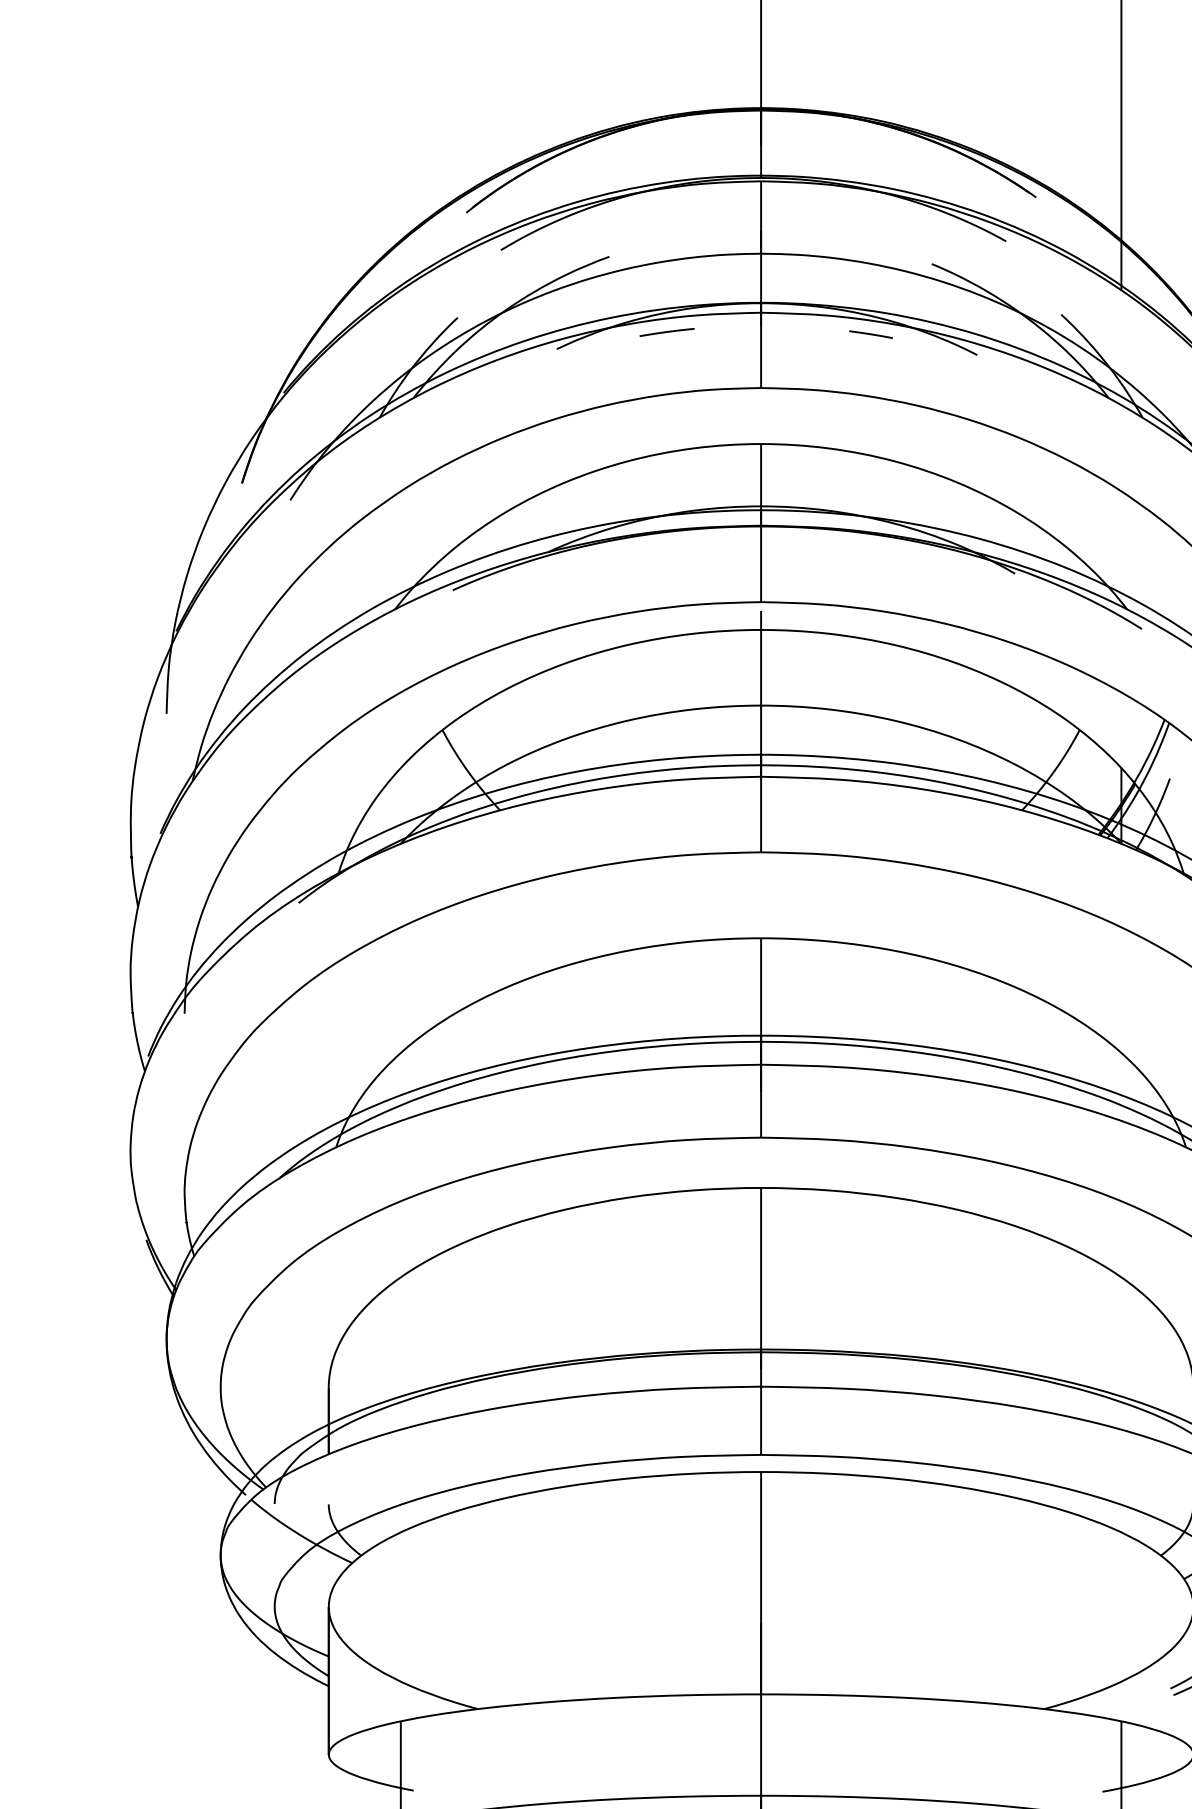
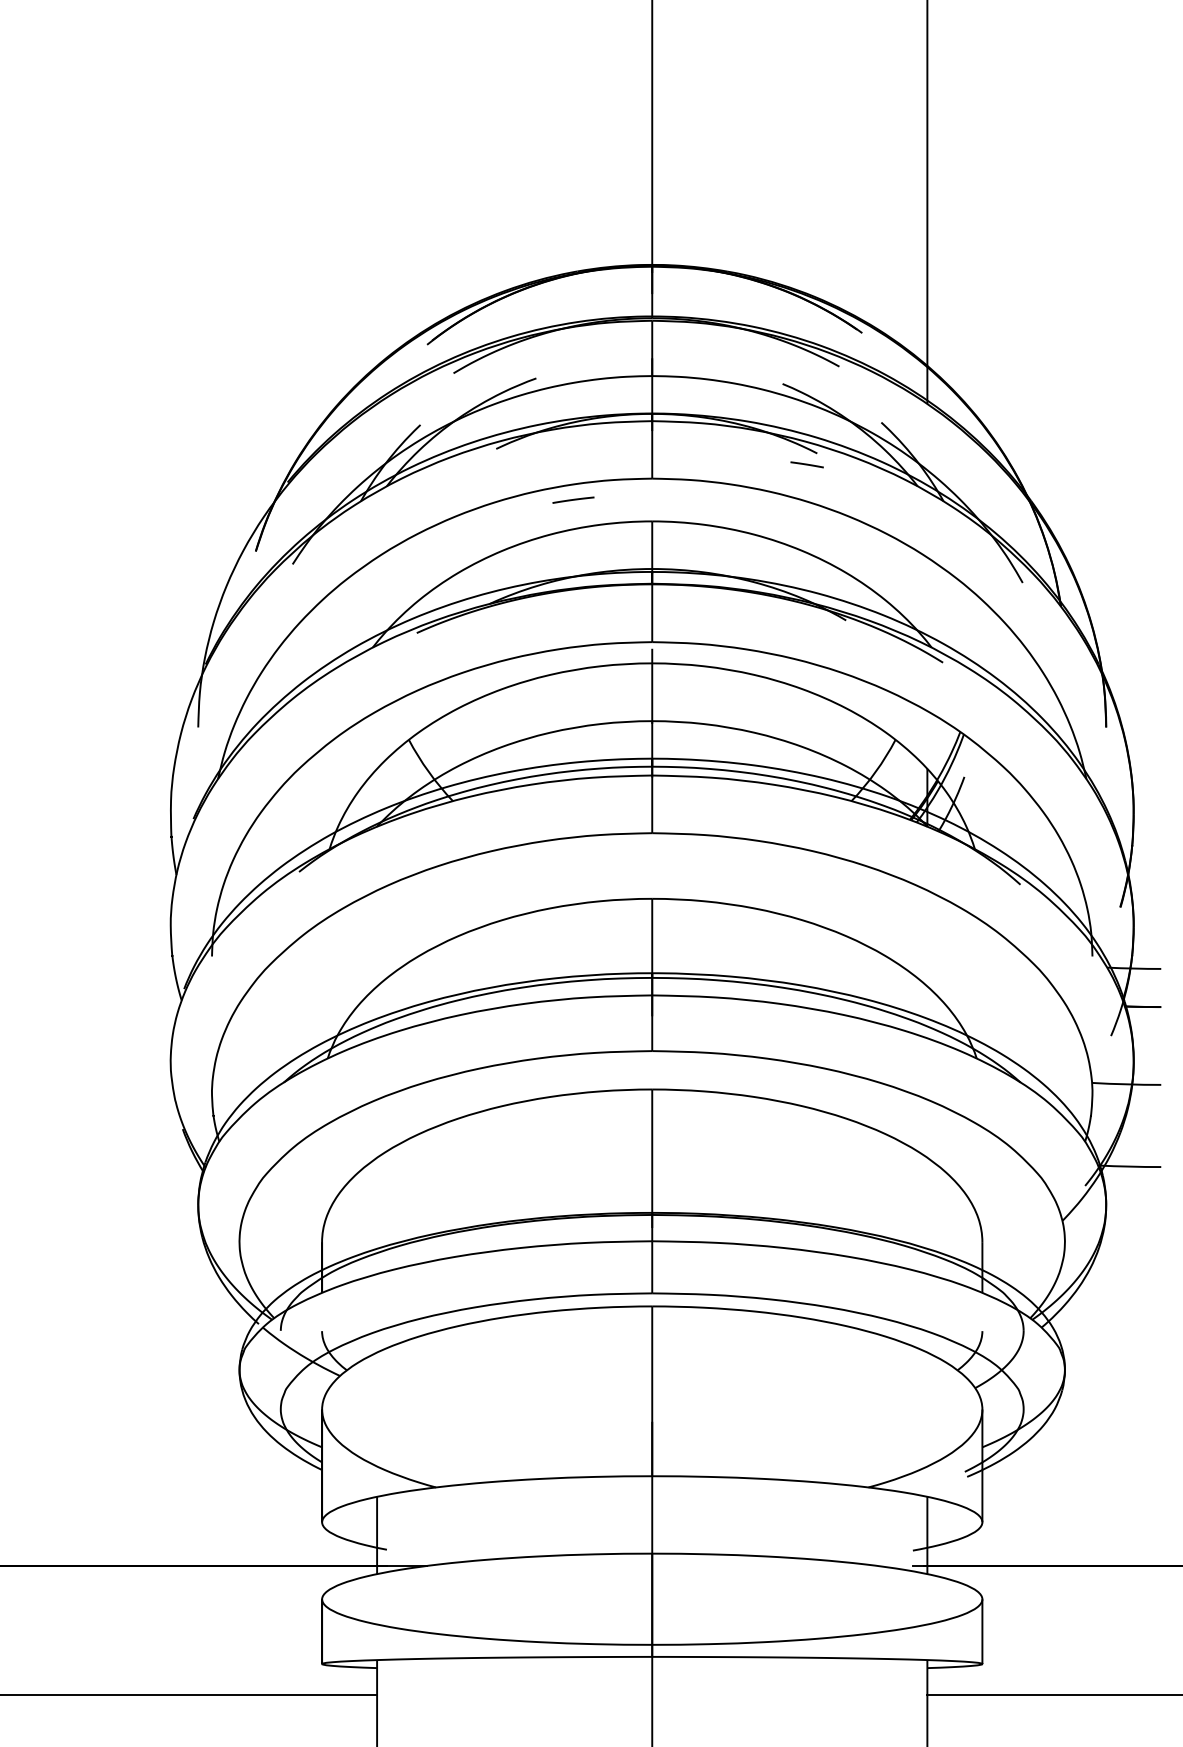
line: (667, 331) -> (573, 499), moved
line: (870, 334) -> (806, 464), moved

